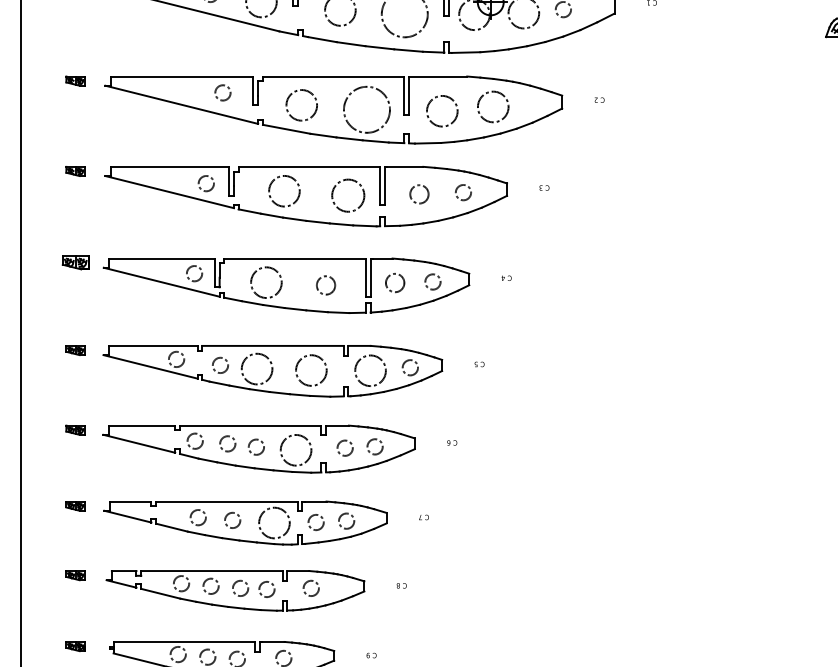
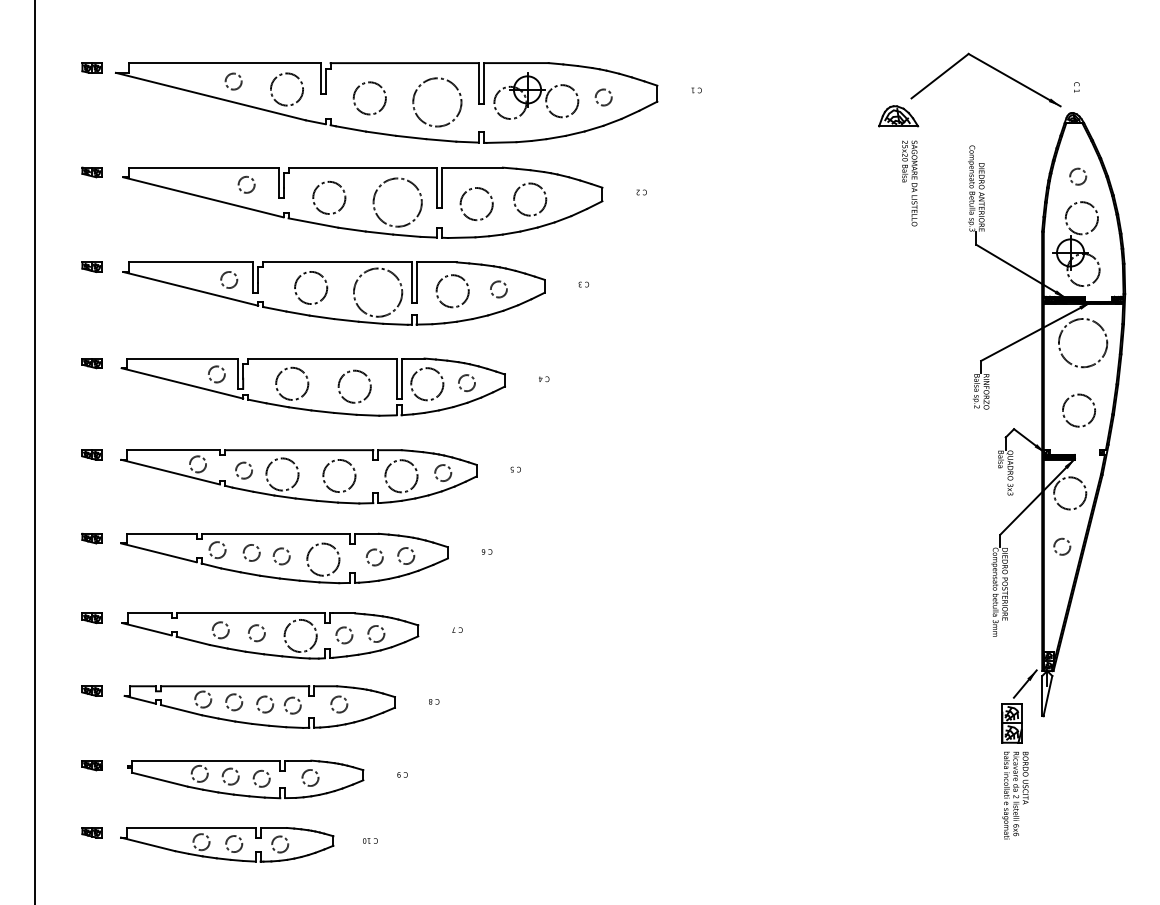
circle: (419, 194) -> (452, 291), size x1.67
circle: (347, 195) -> (377, 292), size x1.43
part: (75, 263) -> (91, 363), size x0.71
circle: (395, 283) -> (427, 384), size x1.67
circle: (325, 285) -> (354, 386), size x1.67

